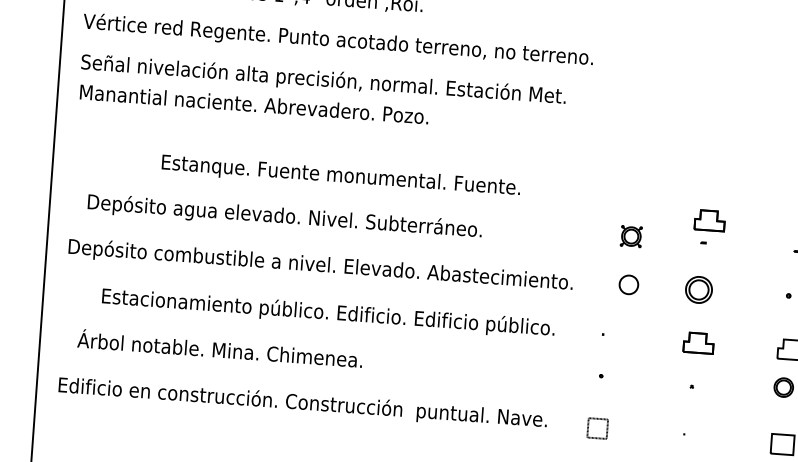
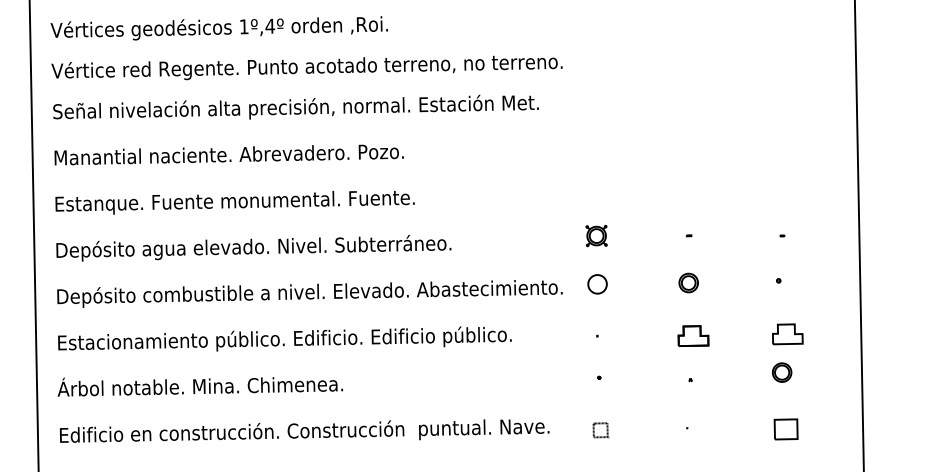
text: (253, 104) -> (228, 154), moved
text: (340, 176) -> (234, 202), moved
text: (284, 217) -> (253, 248), moved
part: (710, 220) -> (693, 212), removed
part: (631, 237) -> (596, 236), moved
part: (628, 285) -> (597, 284), moved
part: (698, 289) -> (688, 282), size x0.71
text: (328, 311) -> (284, 338), moved
text: (220, 350) -> (200, 386), moved
part: (597, 428) -> (600, 430), size x0.71

